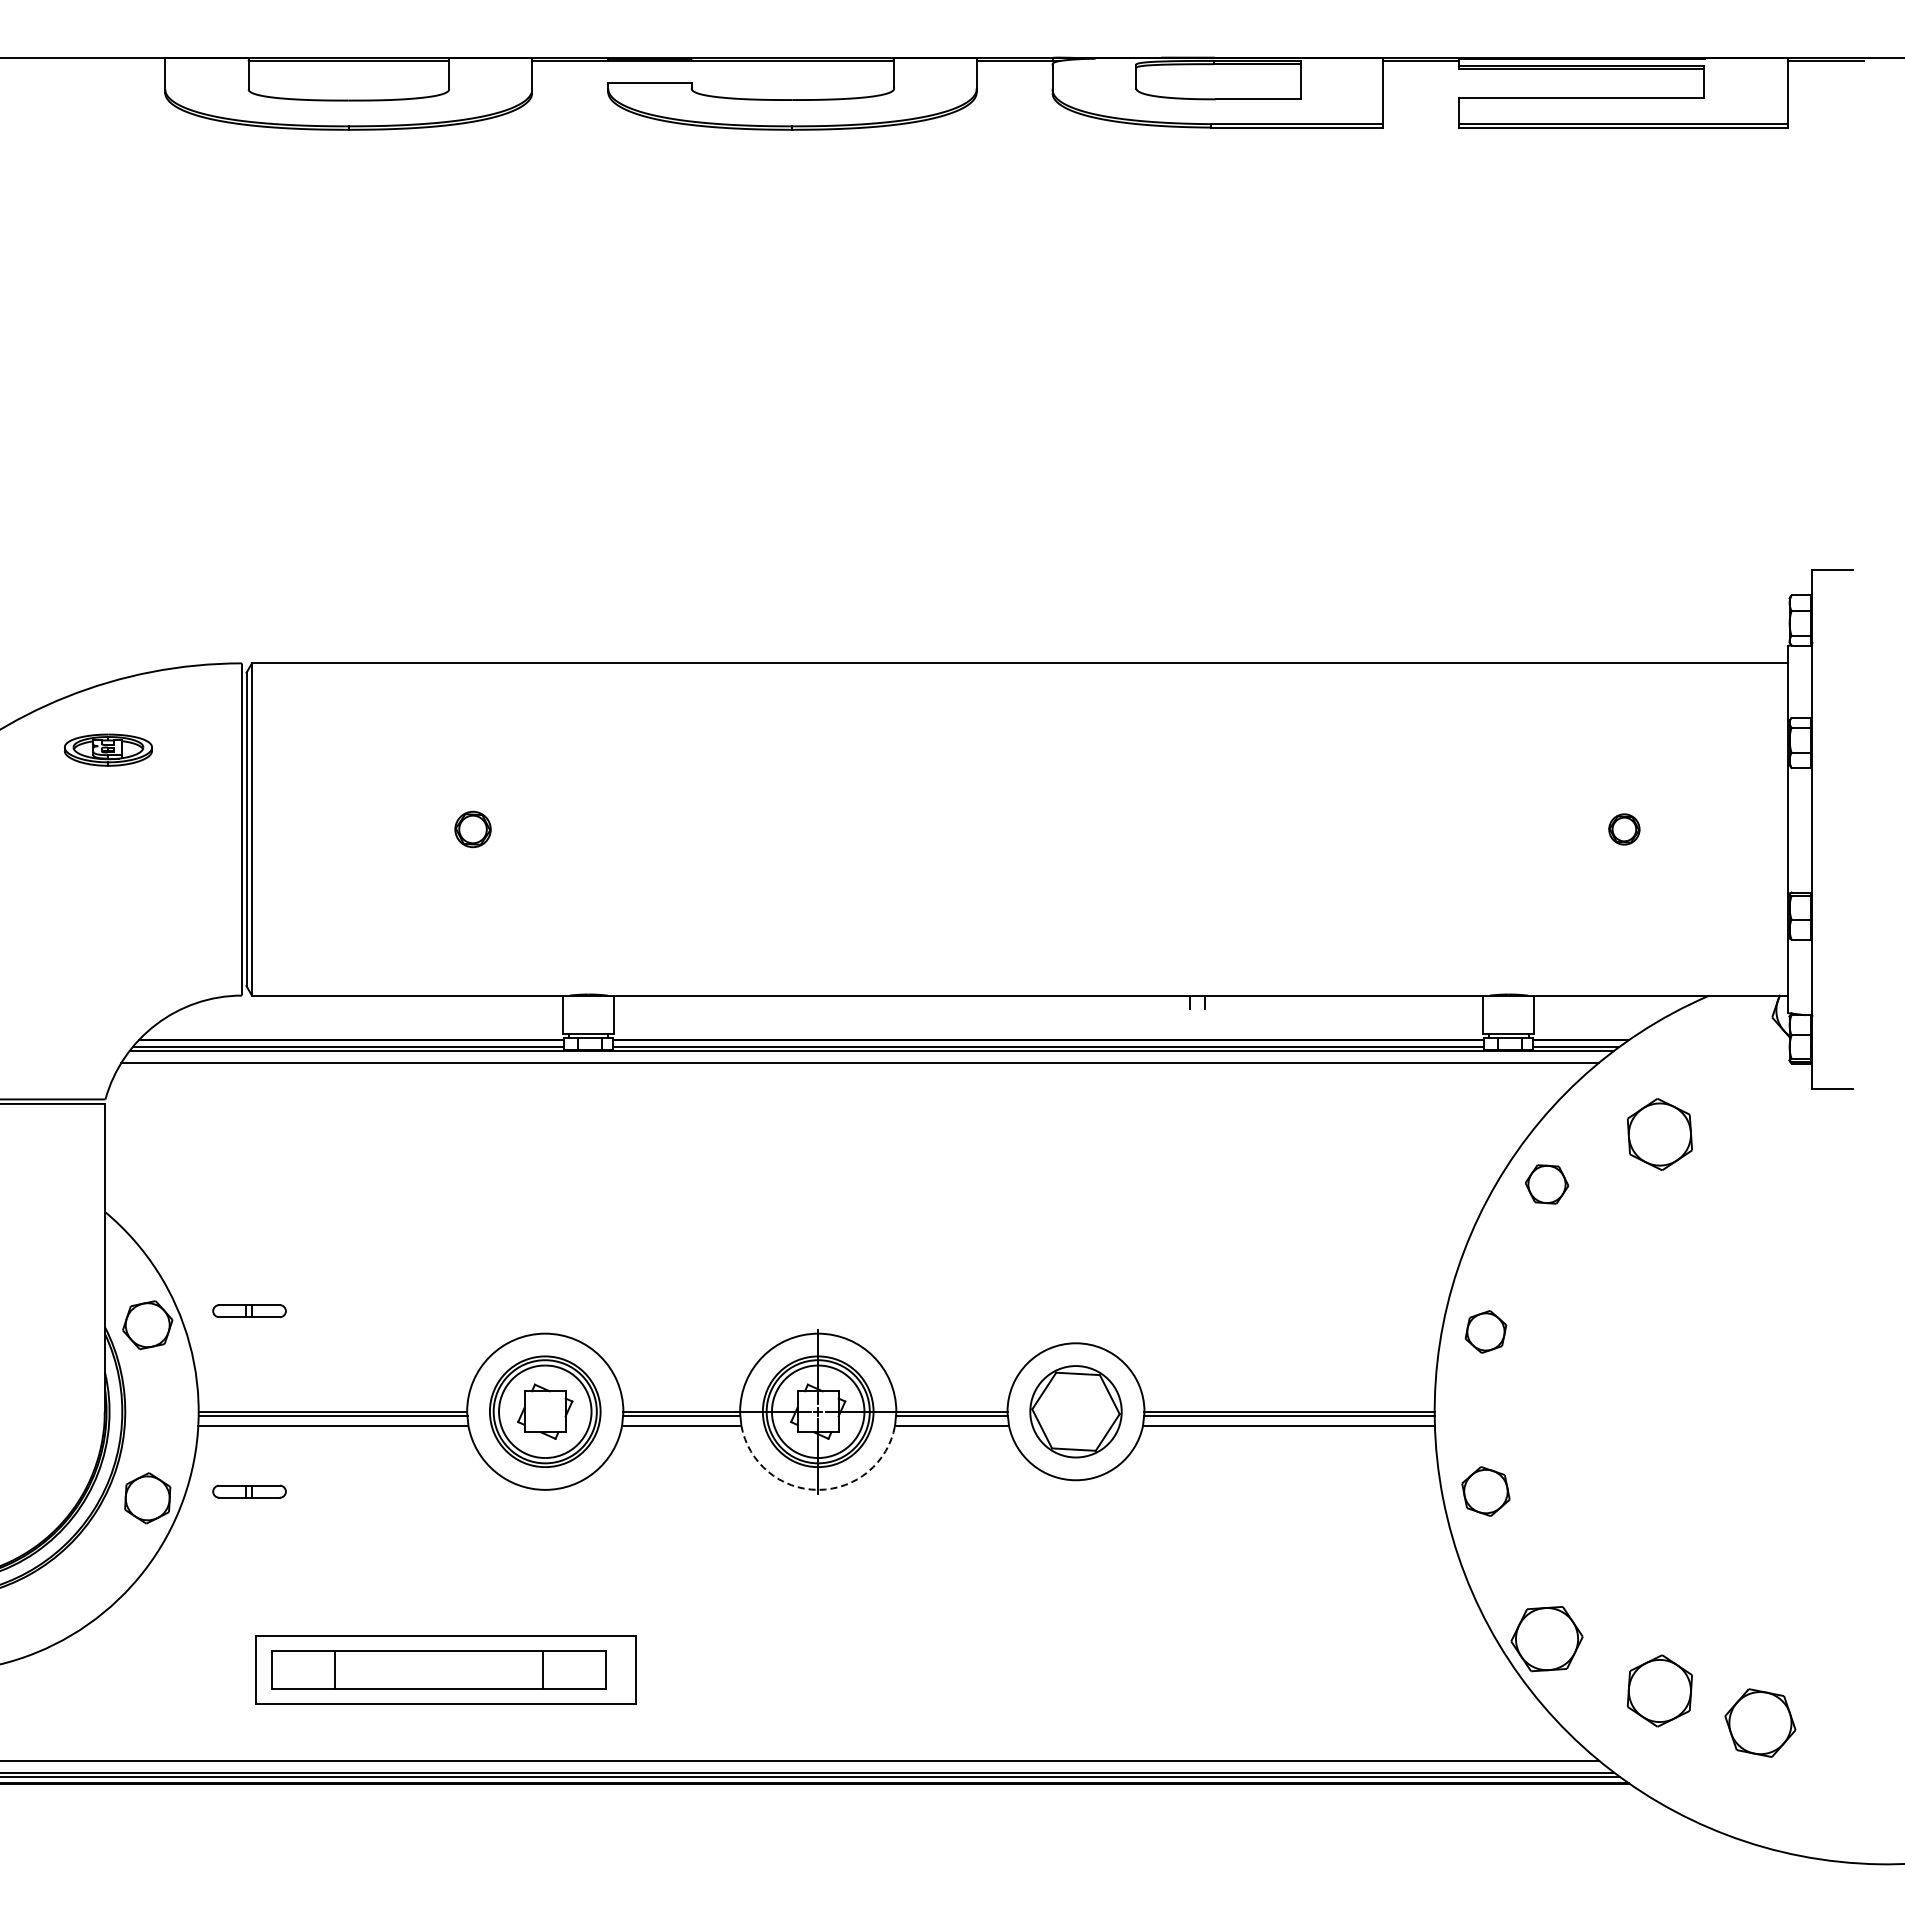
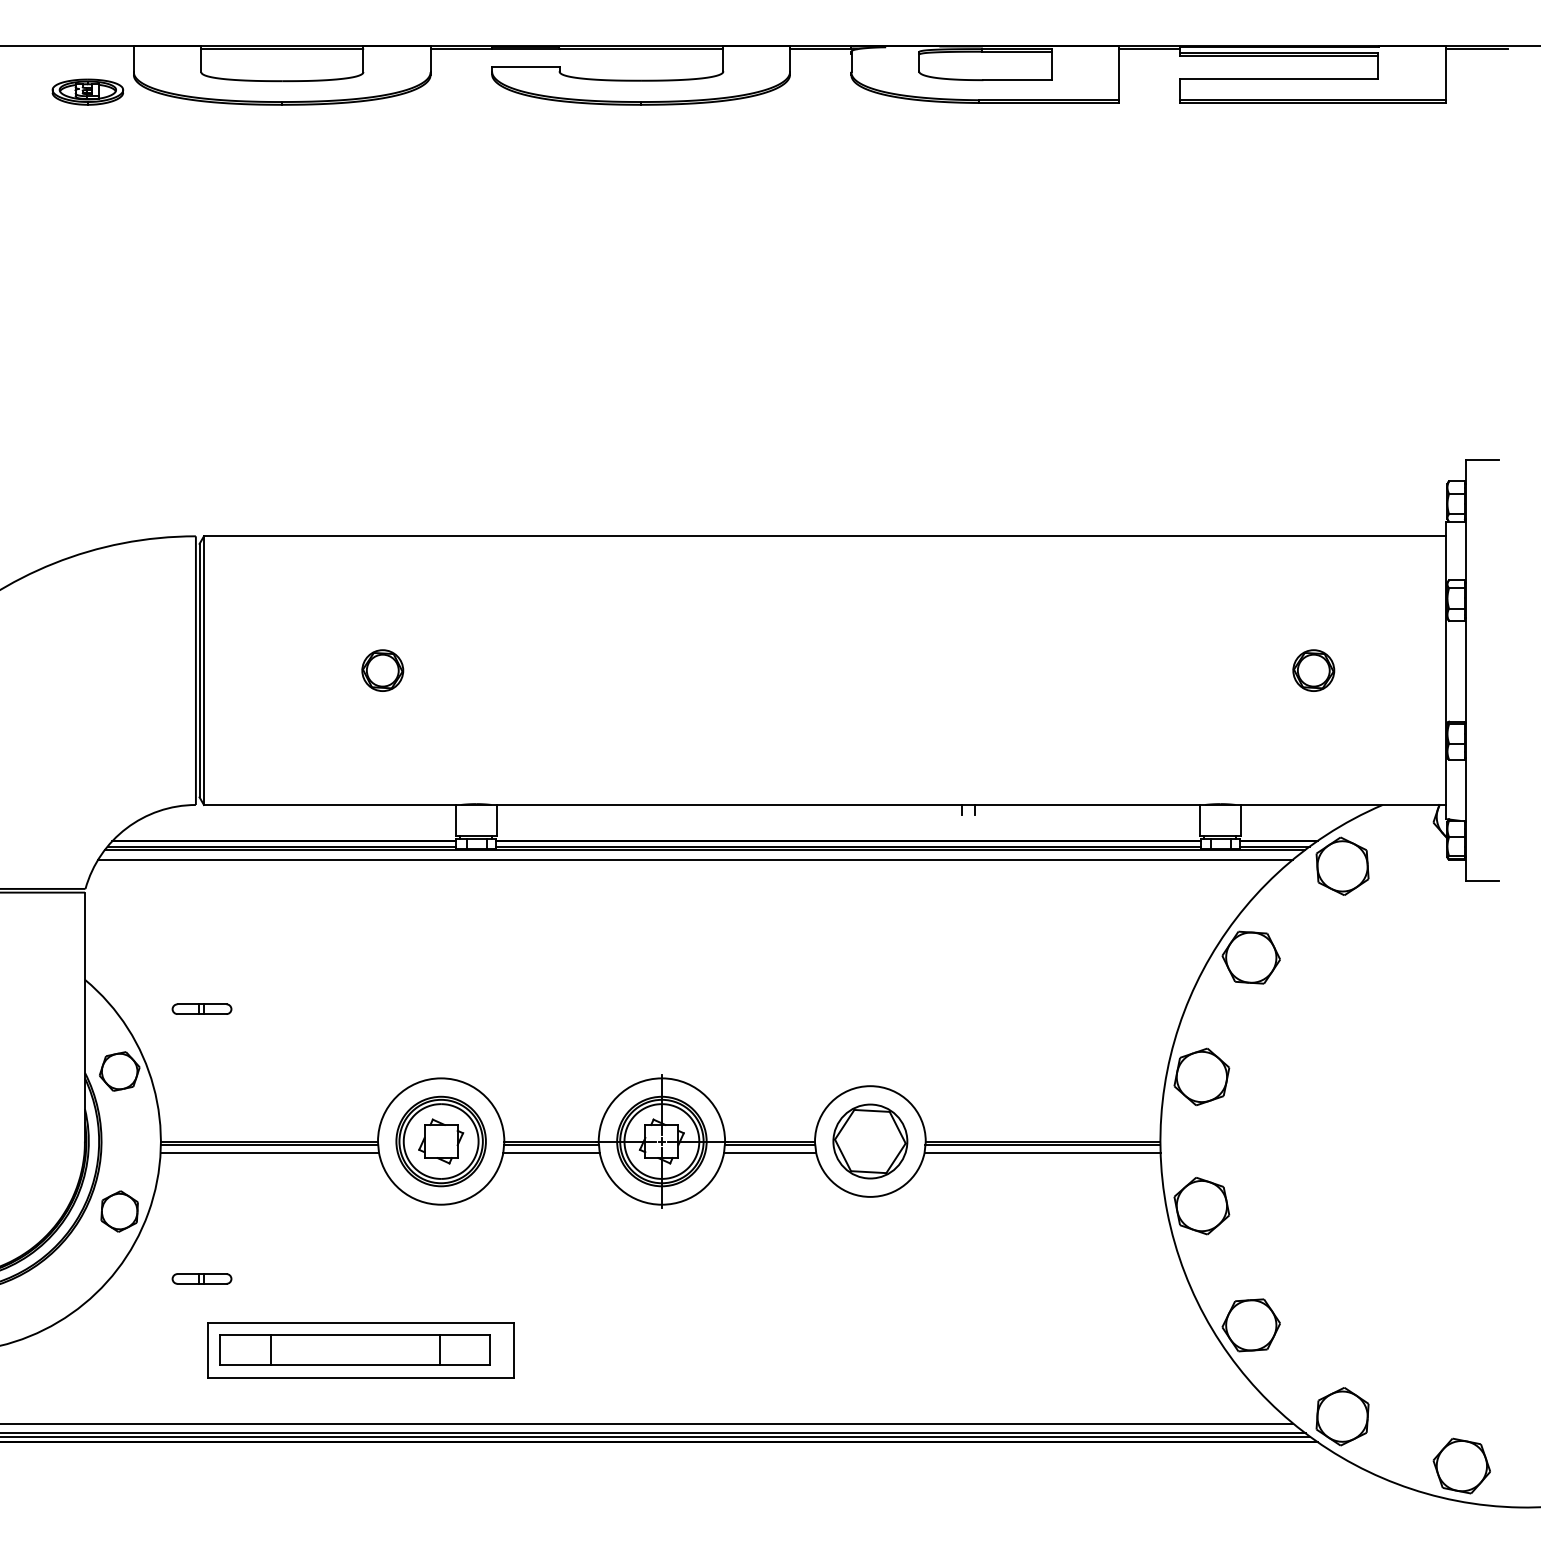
part: (108, 749) -> (87, 91), moved
part: (472, 829) -> (382, 670), size x1.43
part: (1624, 829) -> (1313, 670), size x1.67
part: (1659, 1134) -> (1342, 866), moved
part: (1546, 1184) -> (1250, 957), size x1.67
part: (249, 1311) -> (201, 1009), moved
part: (1485, 1331) -> (1201, 1076), size x1.67
arc: (818, 1489) -> (662, 1204), dashed -> solid
part: (249, 1491) -> (201, 1278), moved
part: (1485, 1491) -> (1201, 1206), size x1.43
part: (1659, 1690) -> (1342, 1416), moved
part: (1760, 1722) -> (1461, 1465), moved

